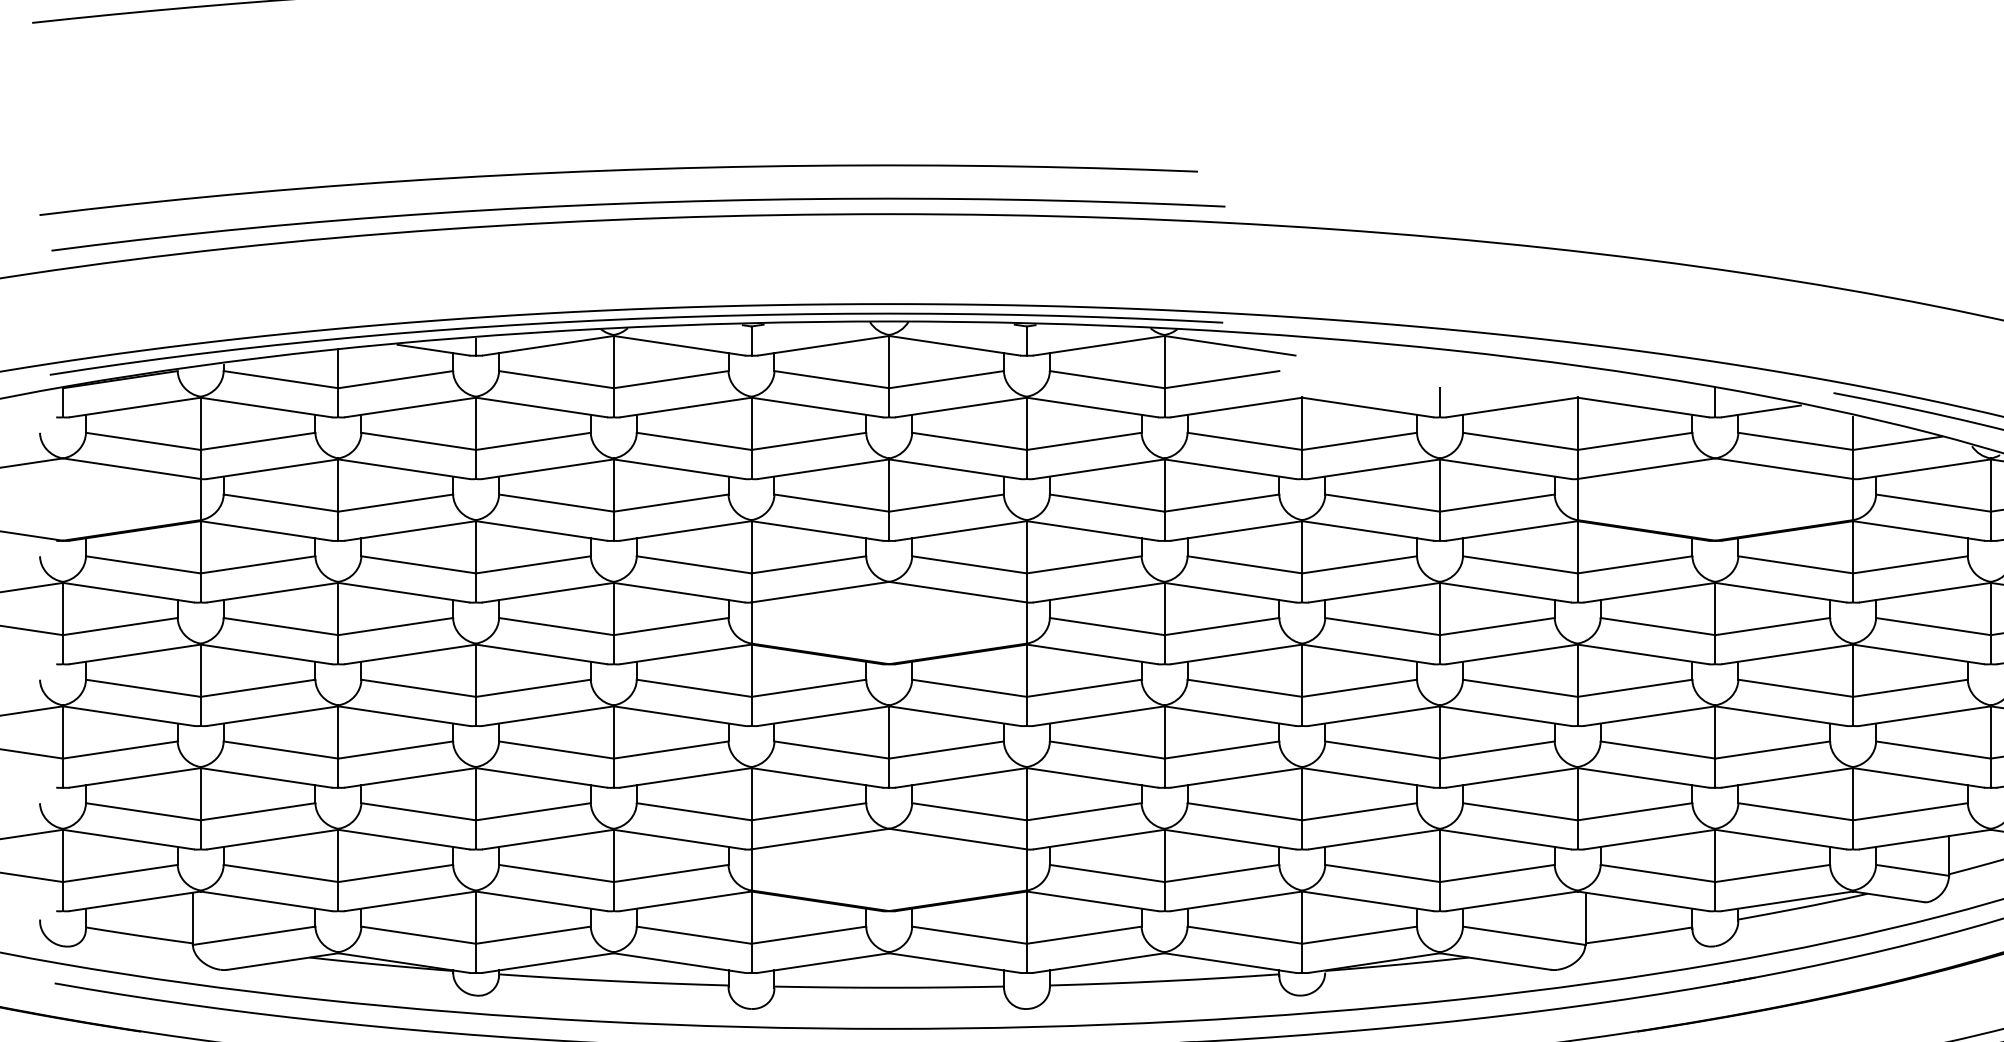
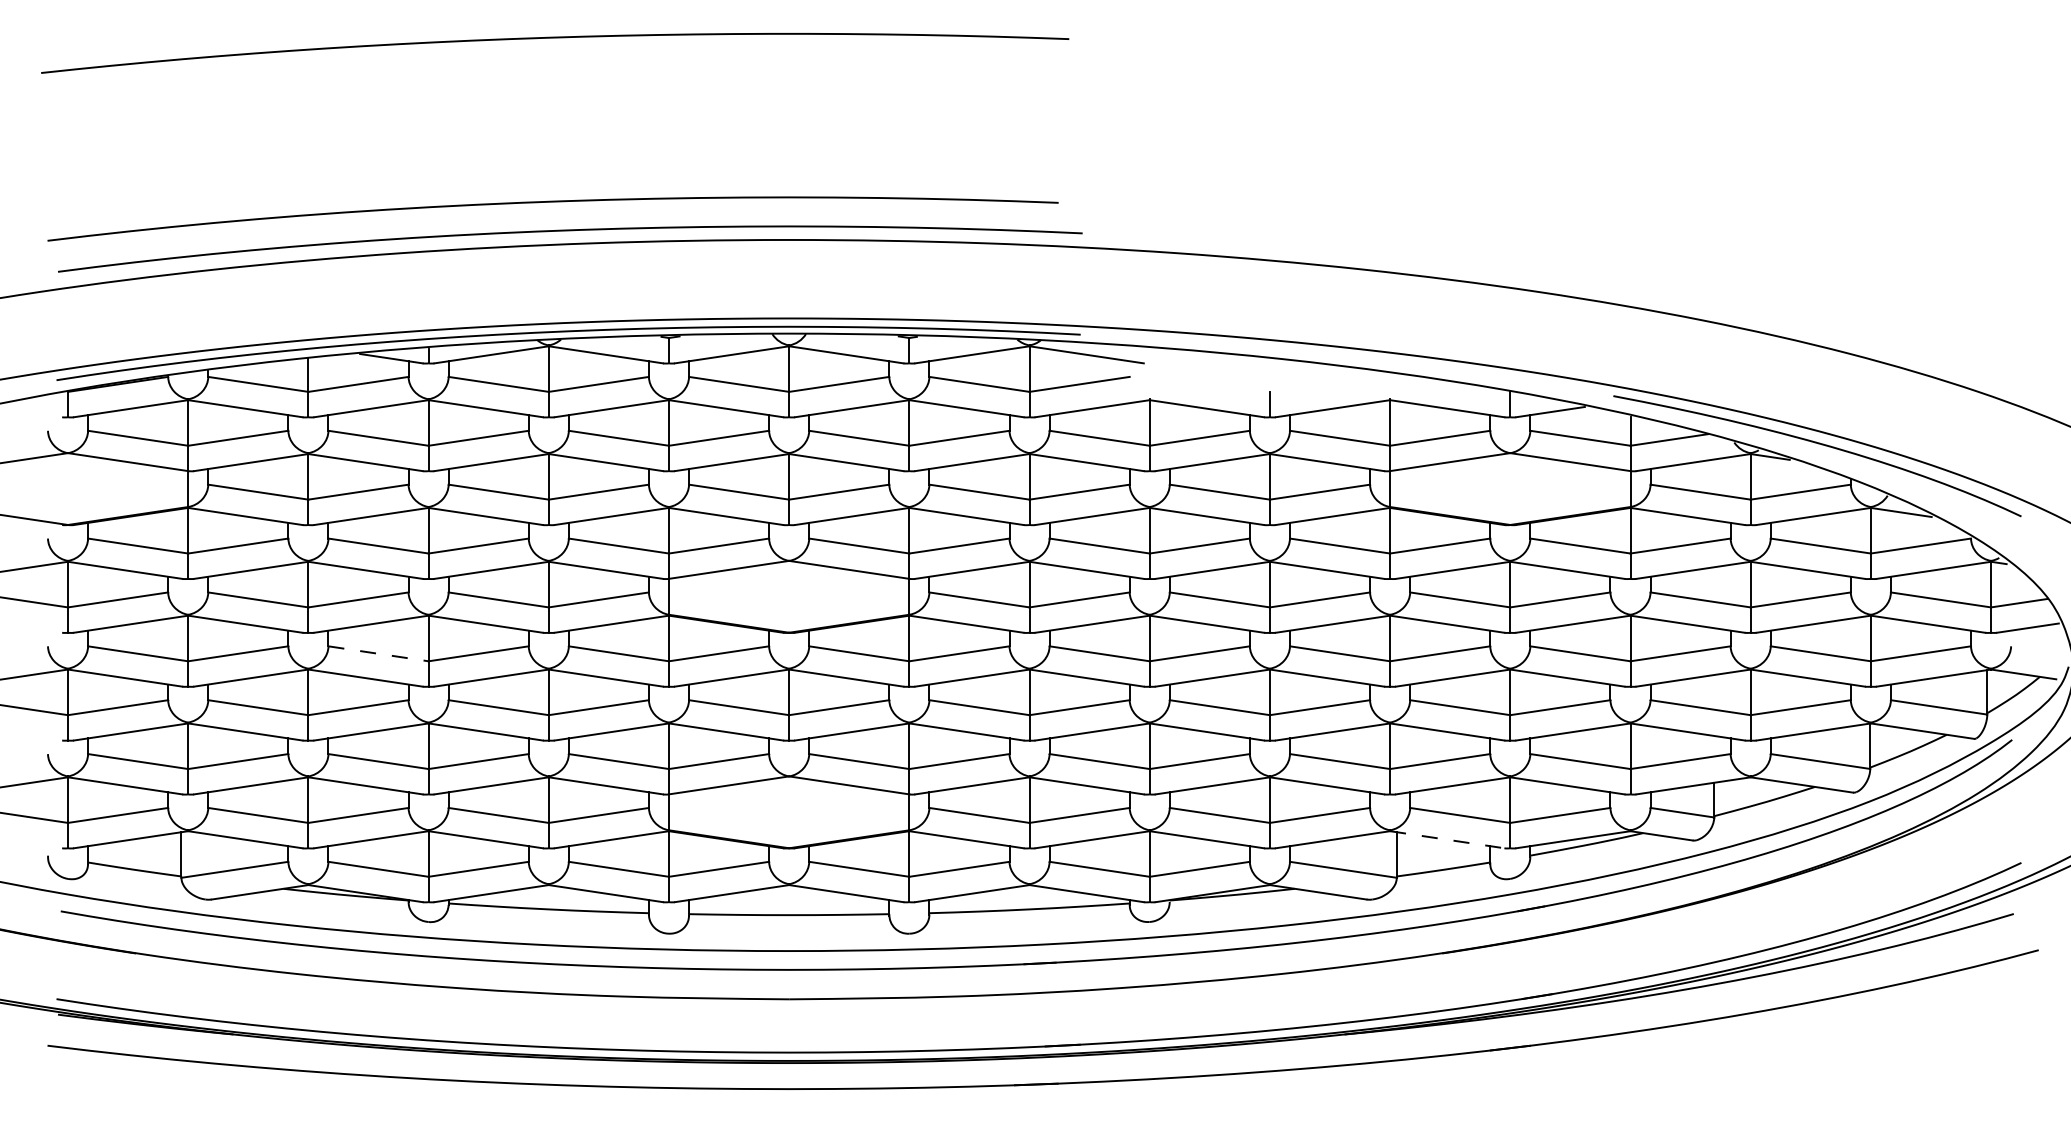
line: (418, 687) -> (378, 653), solid -> dashed
line: (1643, 901) -> (1447, 839), solid -> dashed

